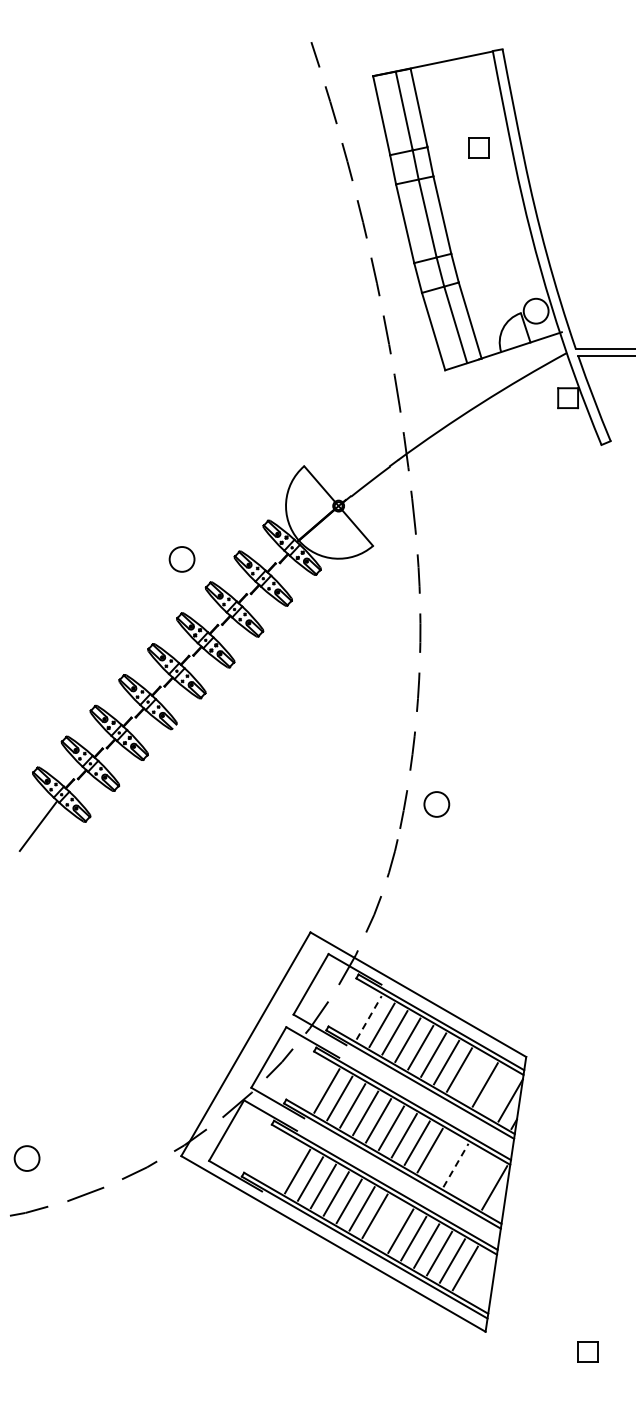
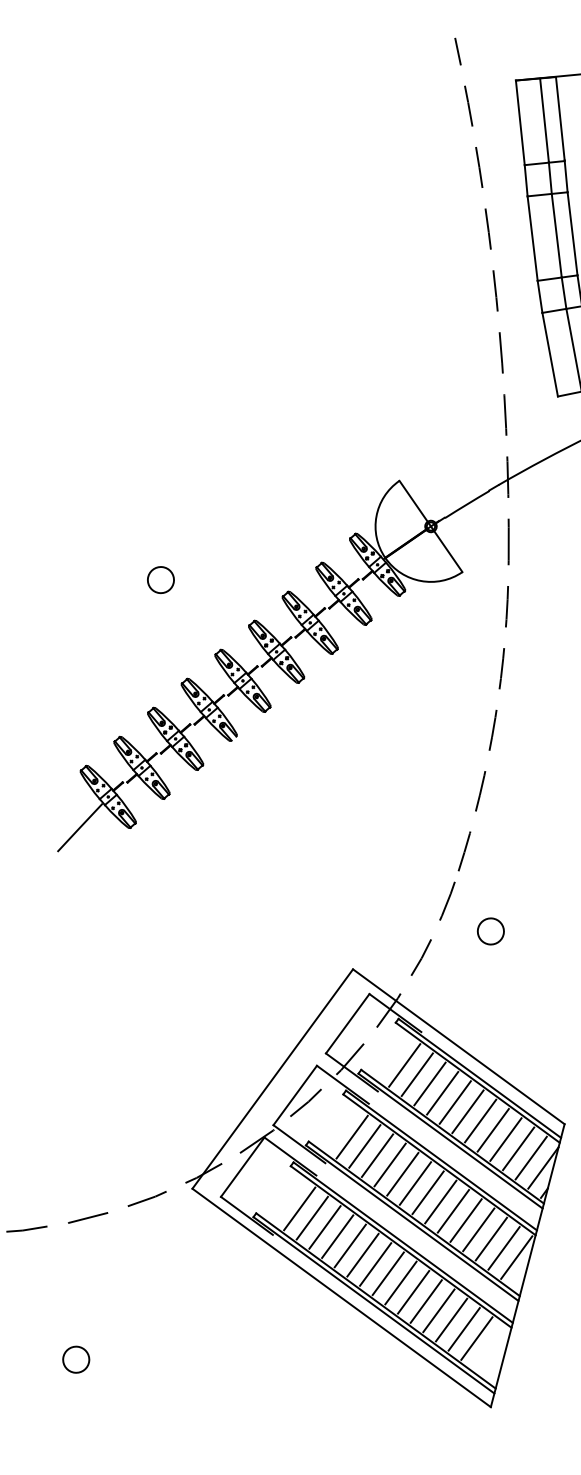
circle: (181, 559) -> (160, 580), moved
circle: (436, 804) -> (490, 931), moved
line: (369, 1017) -> (405, 1065), dashed -> solid
line: (471, 1077) -> (505, 1139), added
line: (497, 1092) -> (530, 1158), added
line: (442, 1157) -> (465, 1219), added
circle: (26, 1158) -> (75, 1359), moved
line: (284, 1163) -> (299, 1208), added
line: (456, 1165) -> (479, 1229), dashed -> solid
line: (468, 1172) -> (491, 1238), added
line: (481, 1180) -> (503, 1248), added
line: (387, 1223) -> (400, 1282), added

